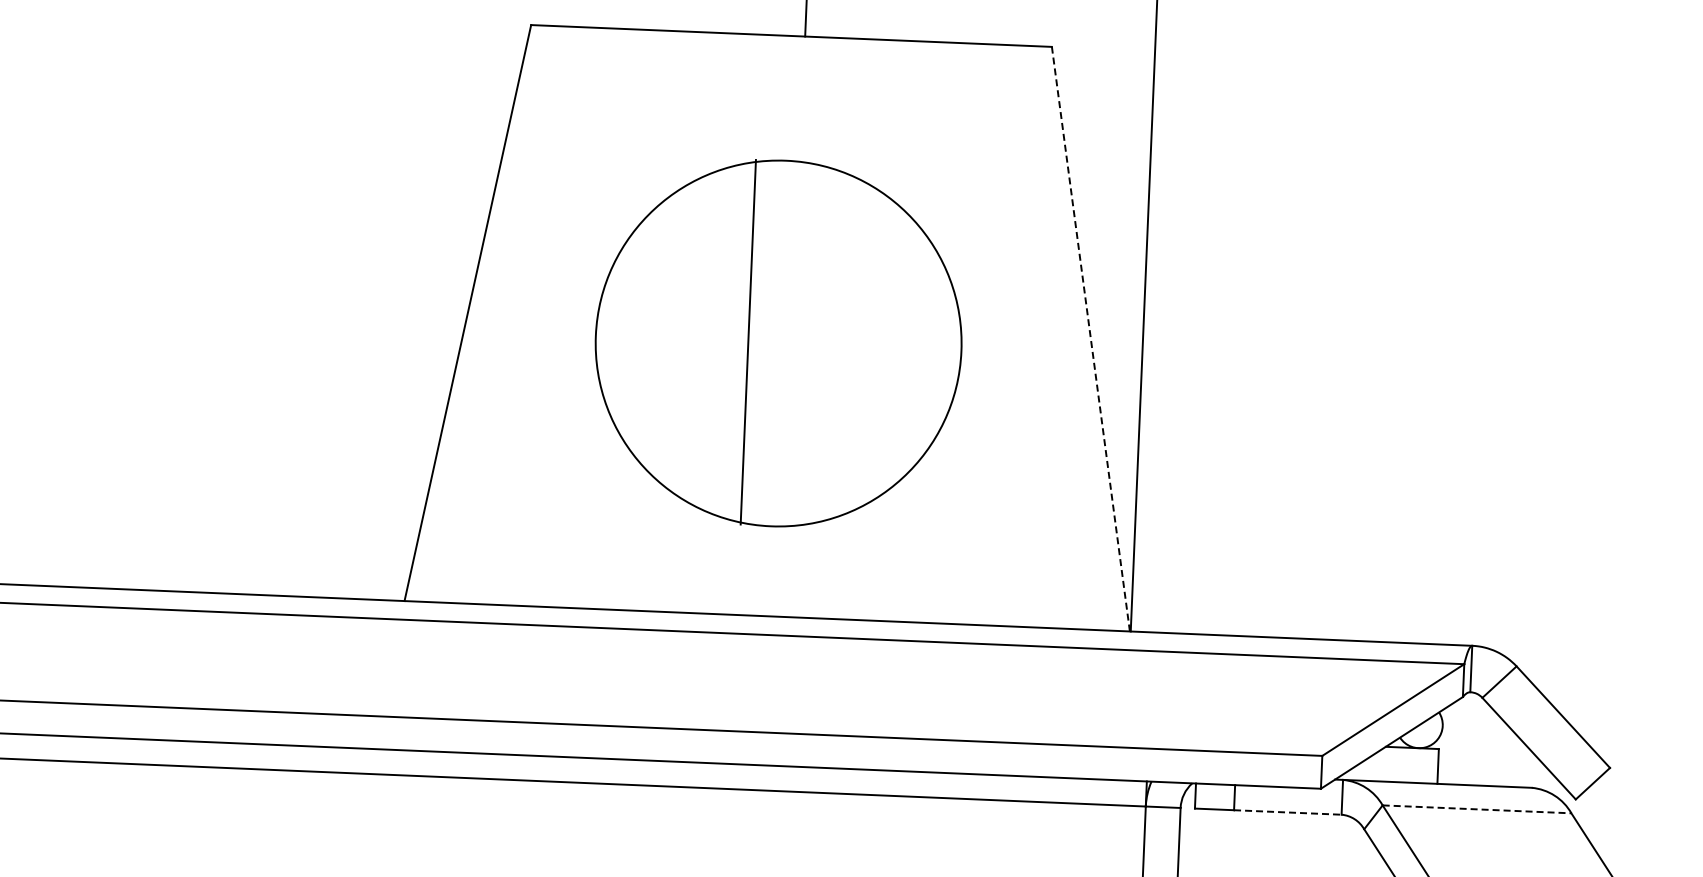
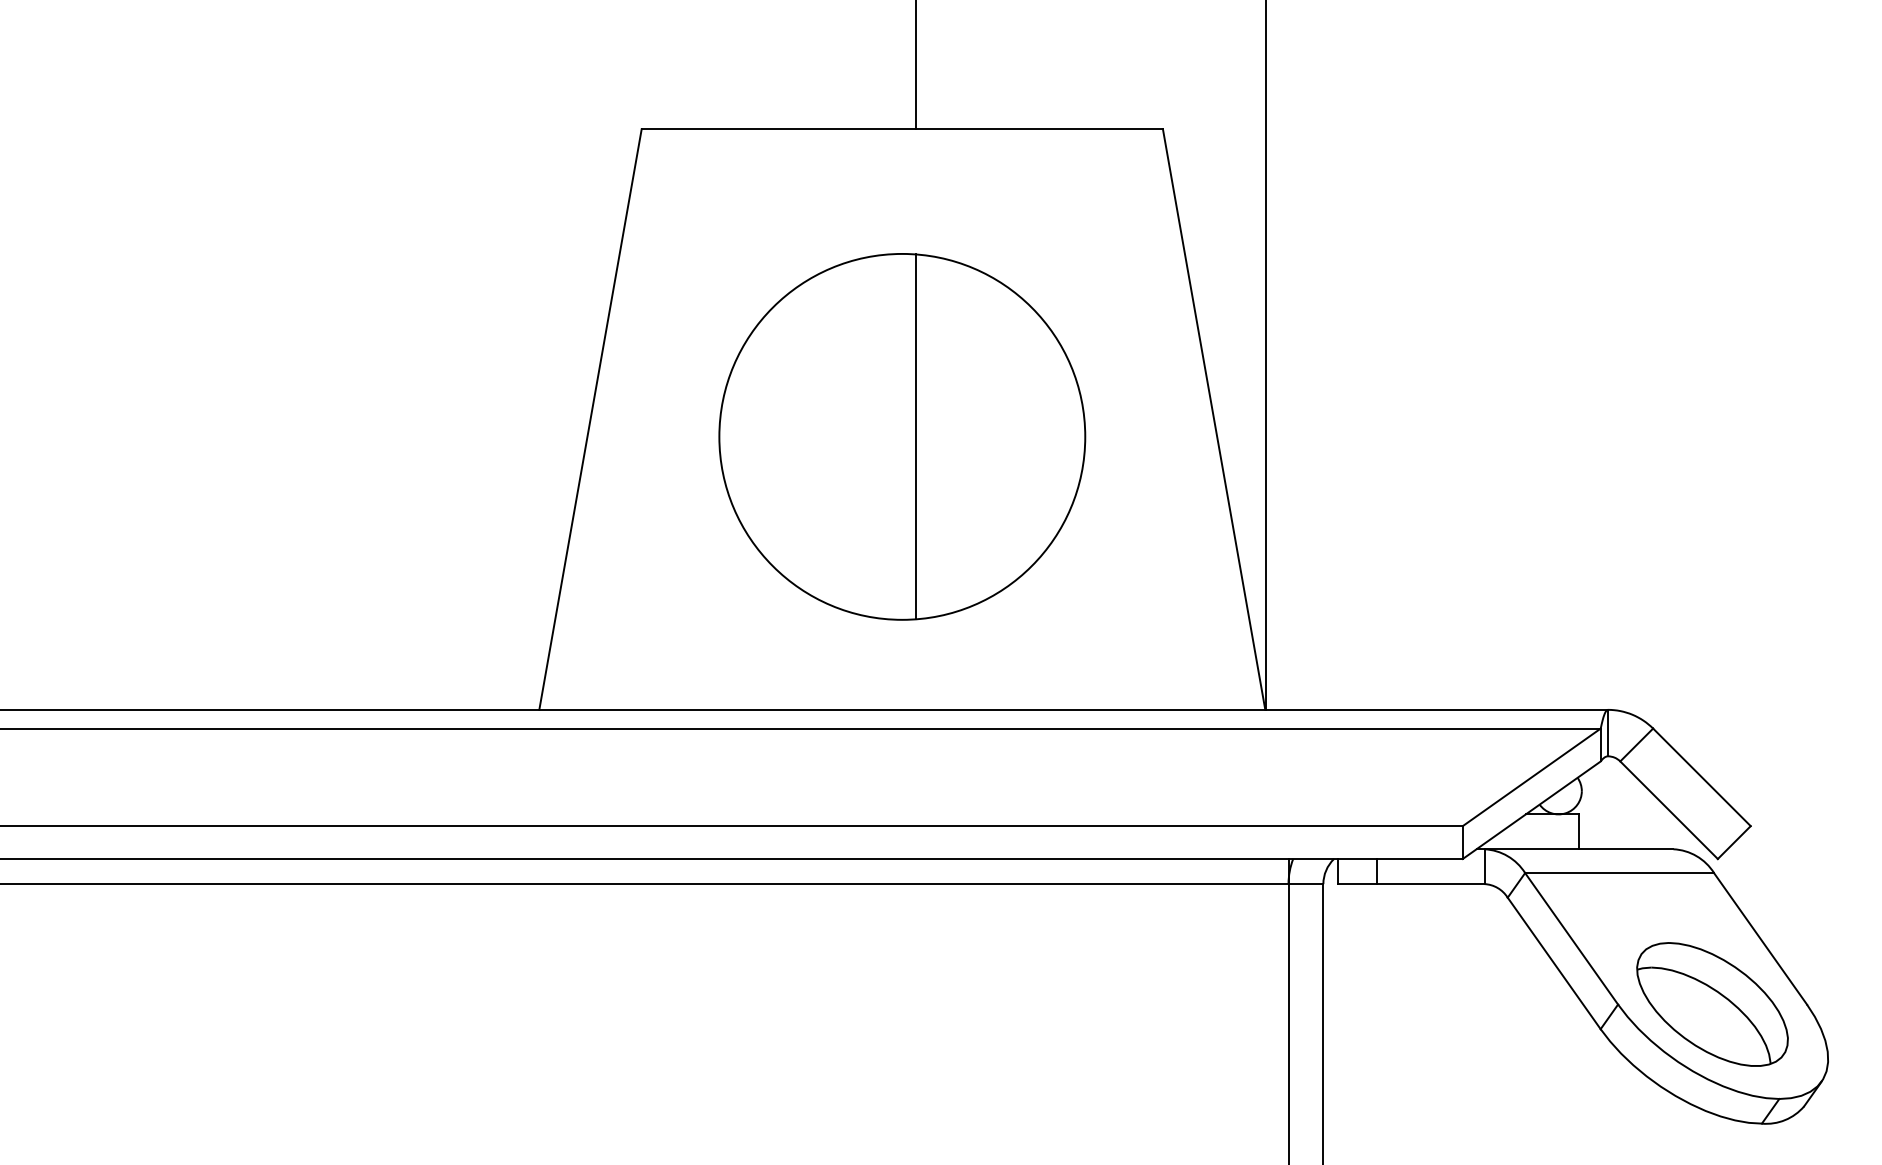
line: (1091, 339) -> (1214, 419), dashed -> solid
line: (747, 341) -> (915, 436), moved
line: (1477, 809) -> (1620, 873), dashed -> solid
line: (1287, 812) -> (1430, 884), dashed -> solid

